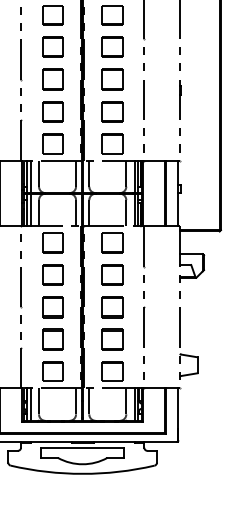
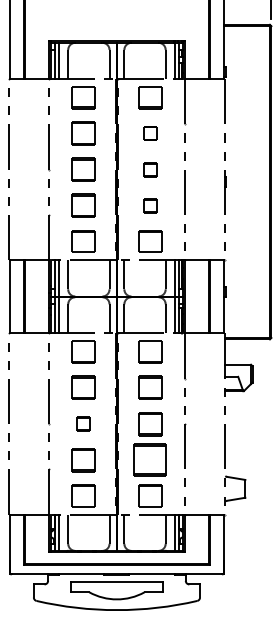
part: (112, 47) -> (150, 133), size x0.6
part: (112, 79) -> (150, 169), size x0.6
part: (112, 111) -> (150, 205), size x0.6
part: (52, 307) -> (83, 424), size x0.6
part: (112, 339) -> (150, 460), size x1.4

